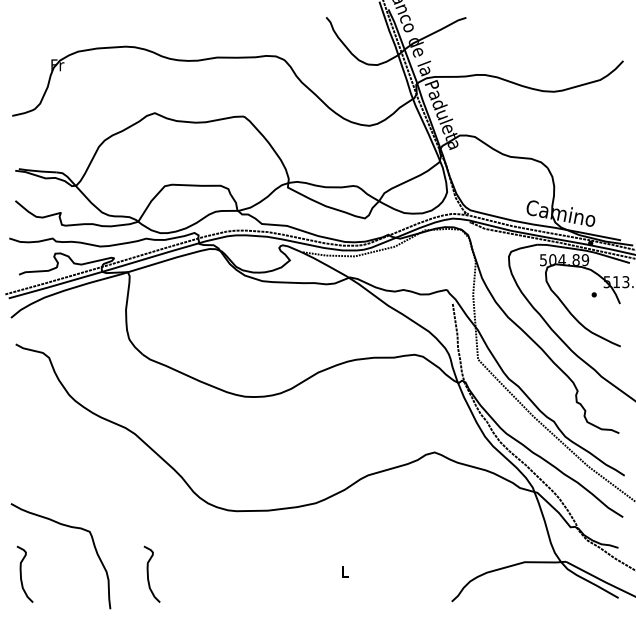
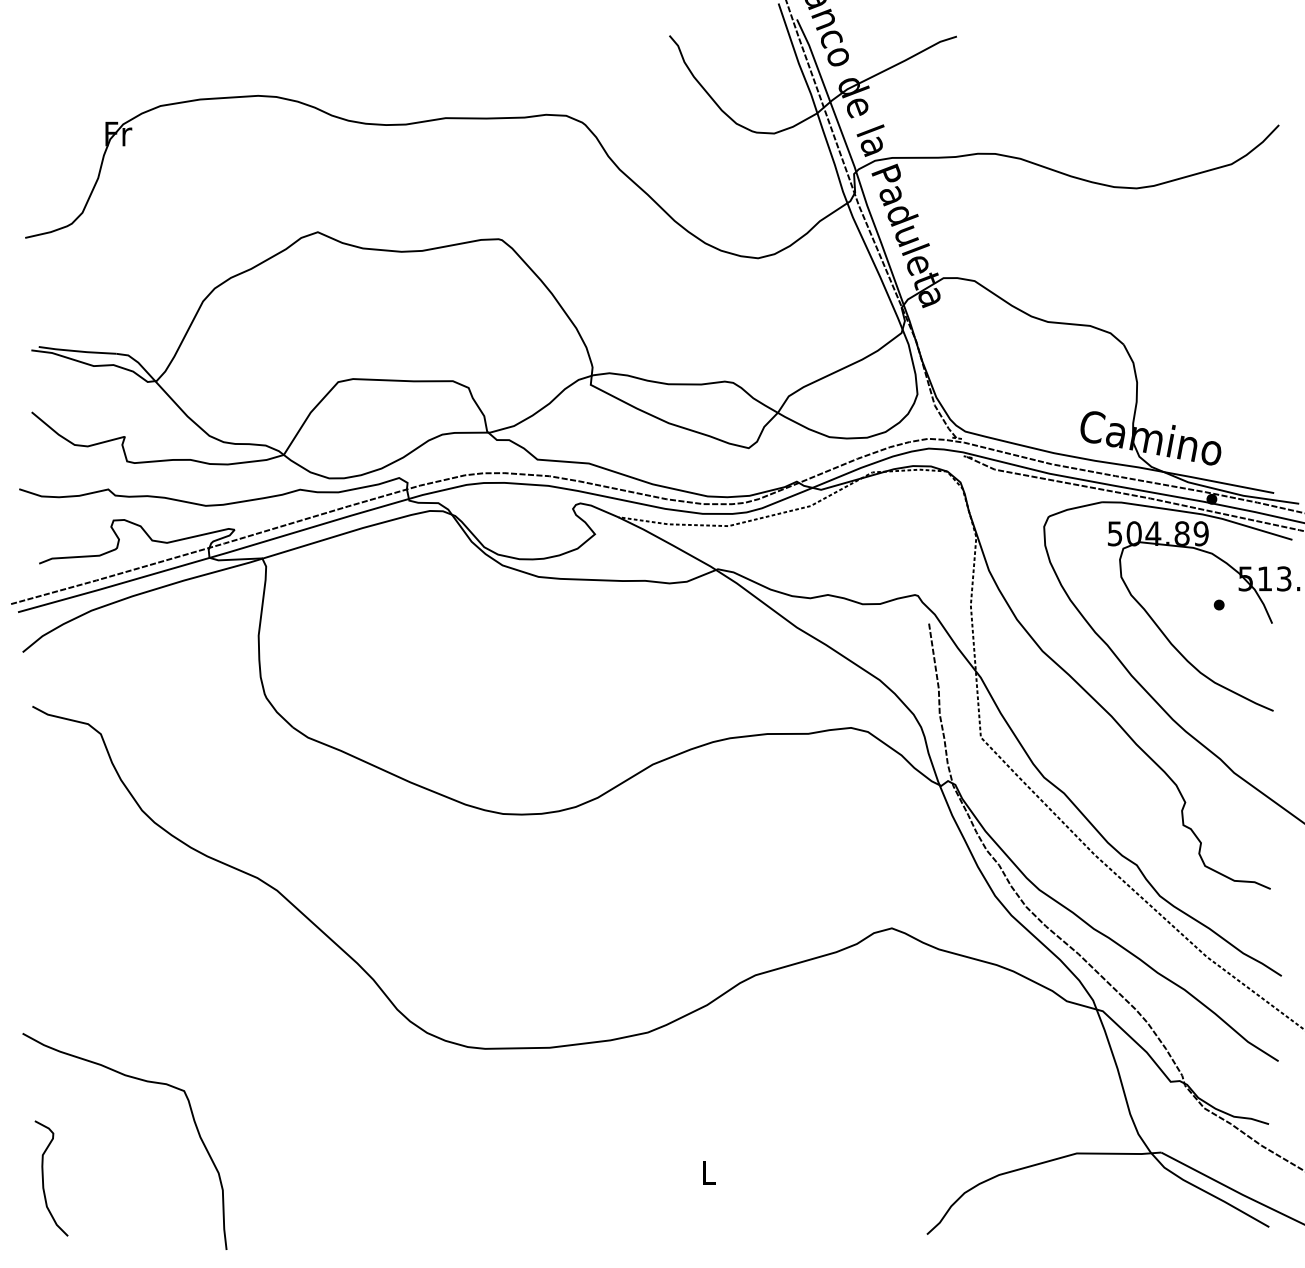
curve: (148, 573) -> (304, 1176), removed

